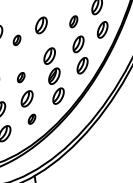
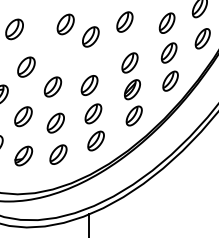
part: (73, 21) -> (166, 22), size x1.43
part: (16, 40) -> (90, 36), size x1.67
part: (21, 77) -> (89, 85), size x1.67
part: (31, 118) -> (95, 140), size x1.67

